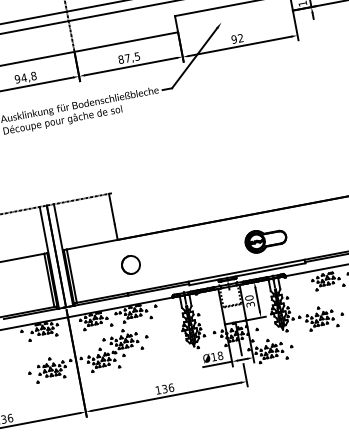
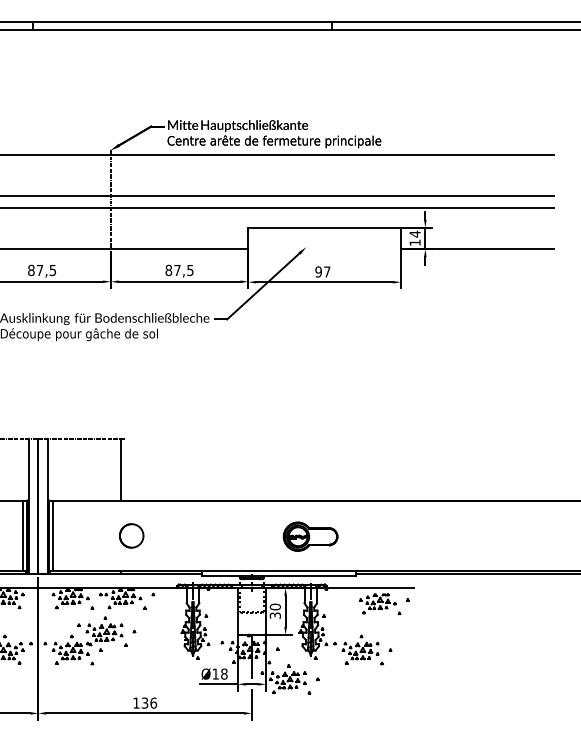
text: (240, 37) -> (327, 271), 92 -> 97
text: (25, 76) -> (42, 269), 94,8 -> 87,5

